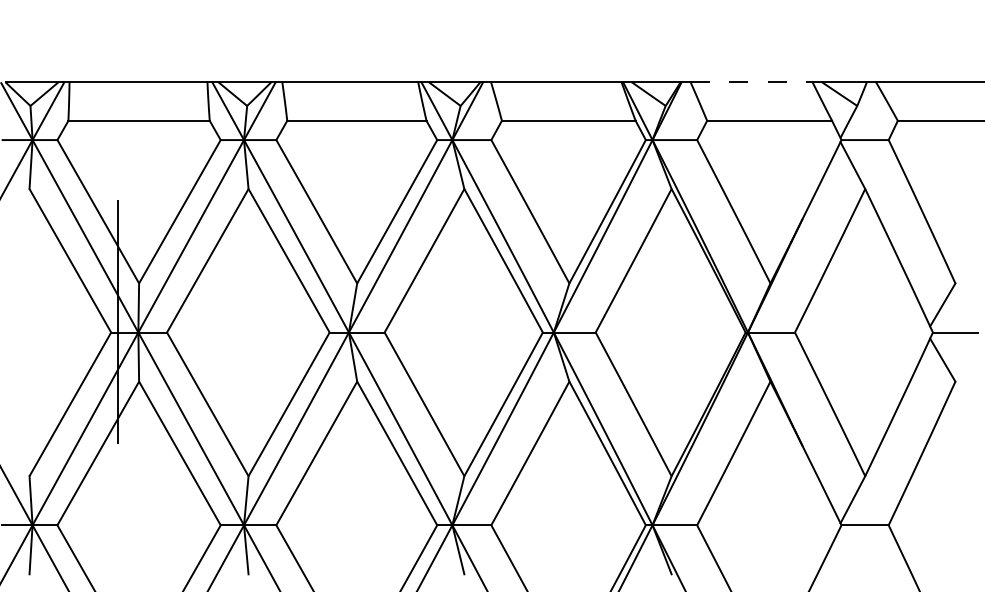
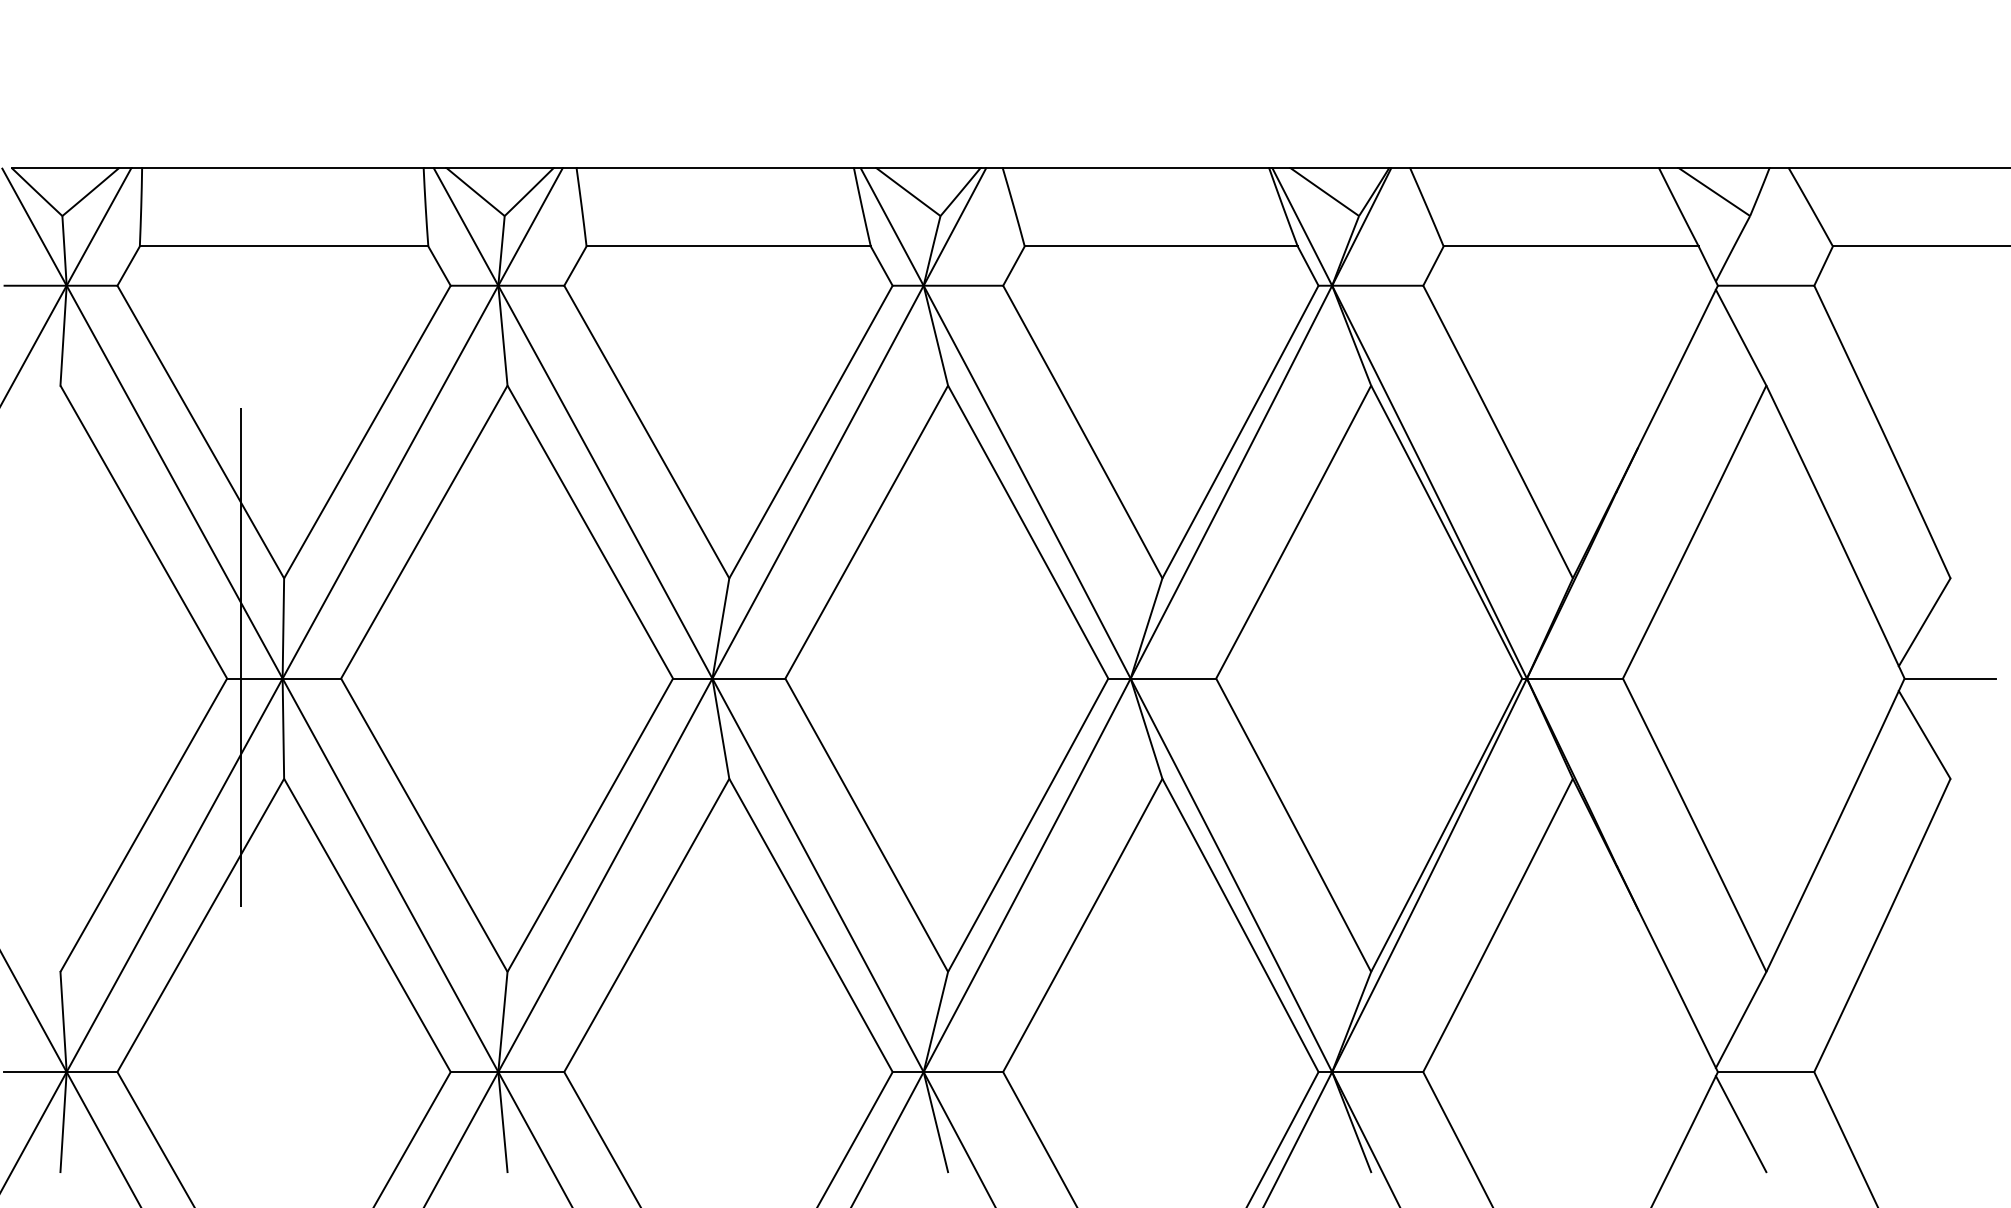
line: (751, 82) -> (1534, 168), dashed -> solid
line: (852, 550) -> (1740, 1123), added

